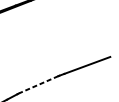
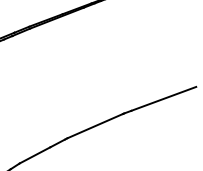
line: (38, 84) -> (94, 126), dashed -> solid

